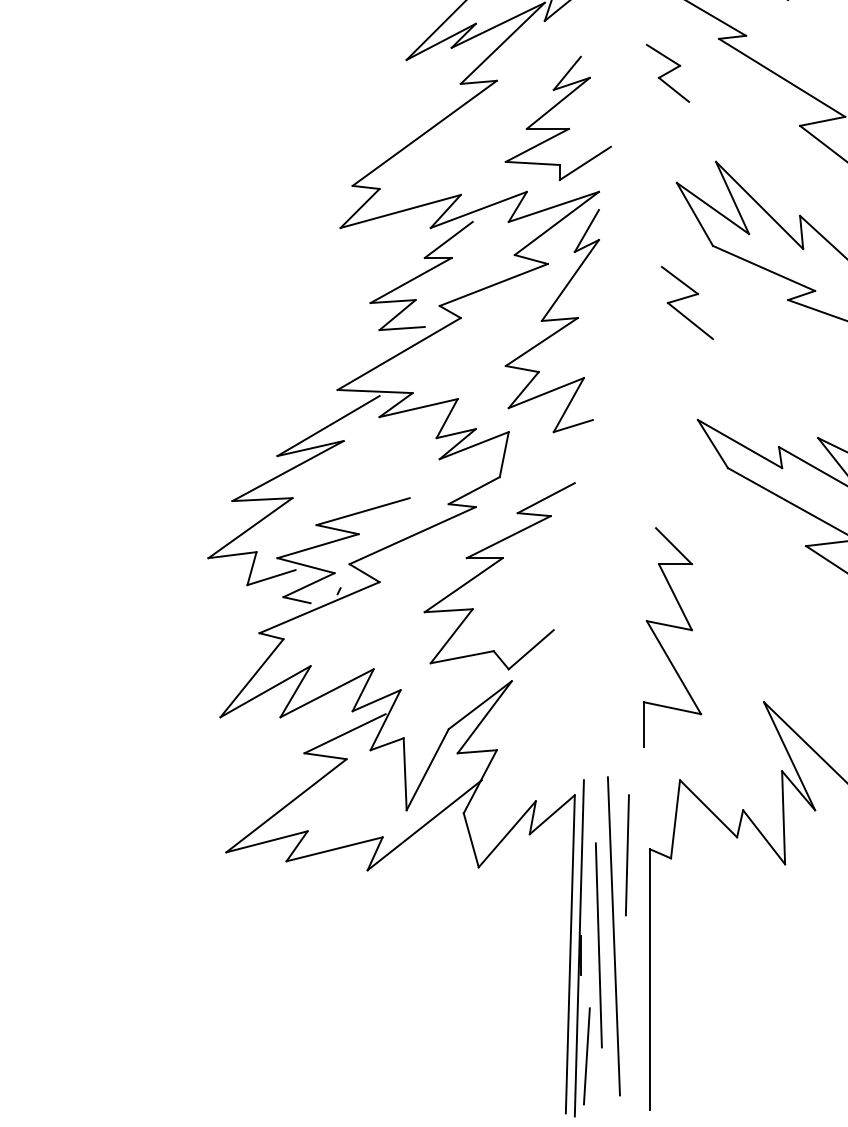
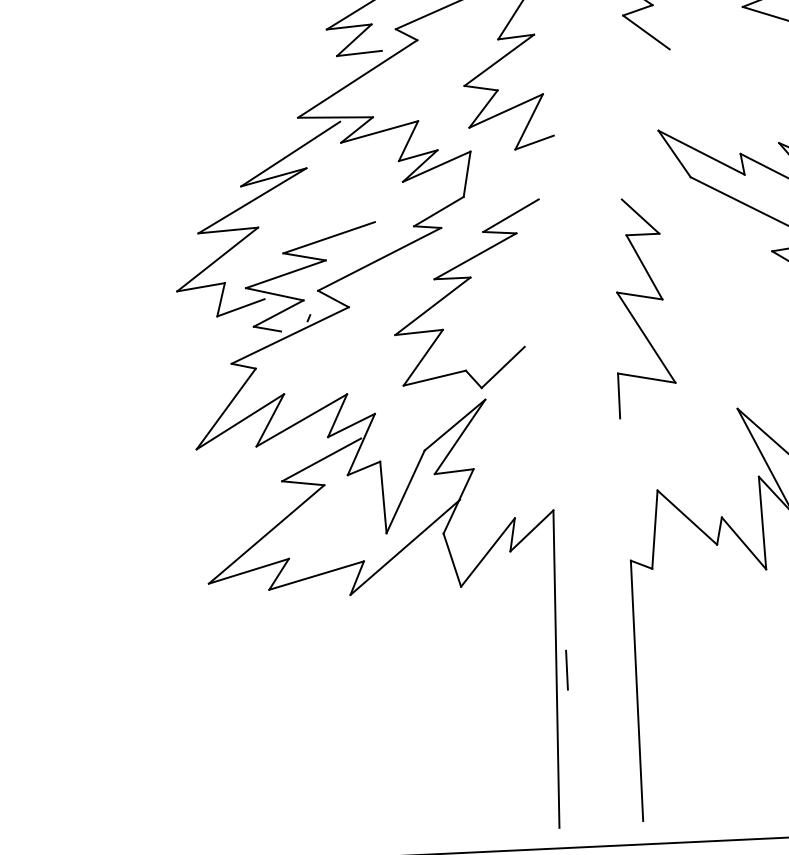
part: (672, 627) -> (642, 297), moved
line: (626, 855) -> (607, 568), removed
line: (613, 936) -> (598, 649), removed
line: (598, 945) -> (584, 659), removed
line: (578, 948) -> (564, 662), removed
line: (586, 1056) -> (577, 770), removed

